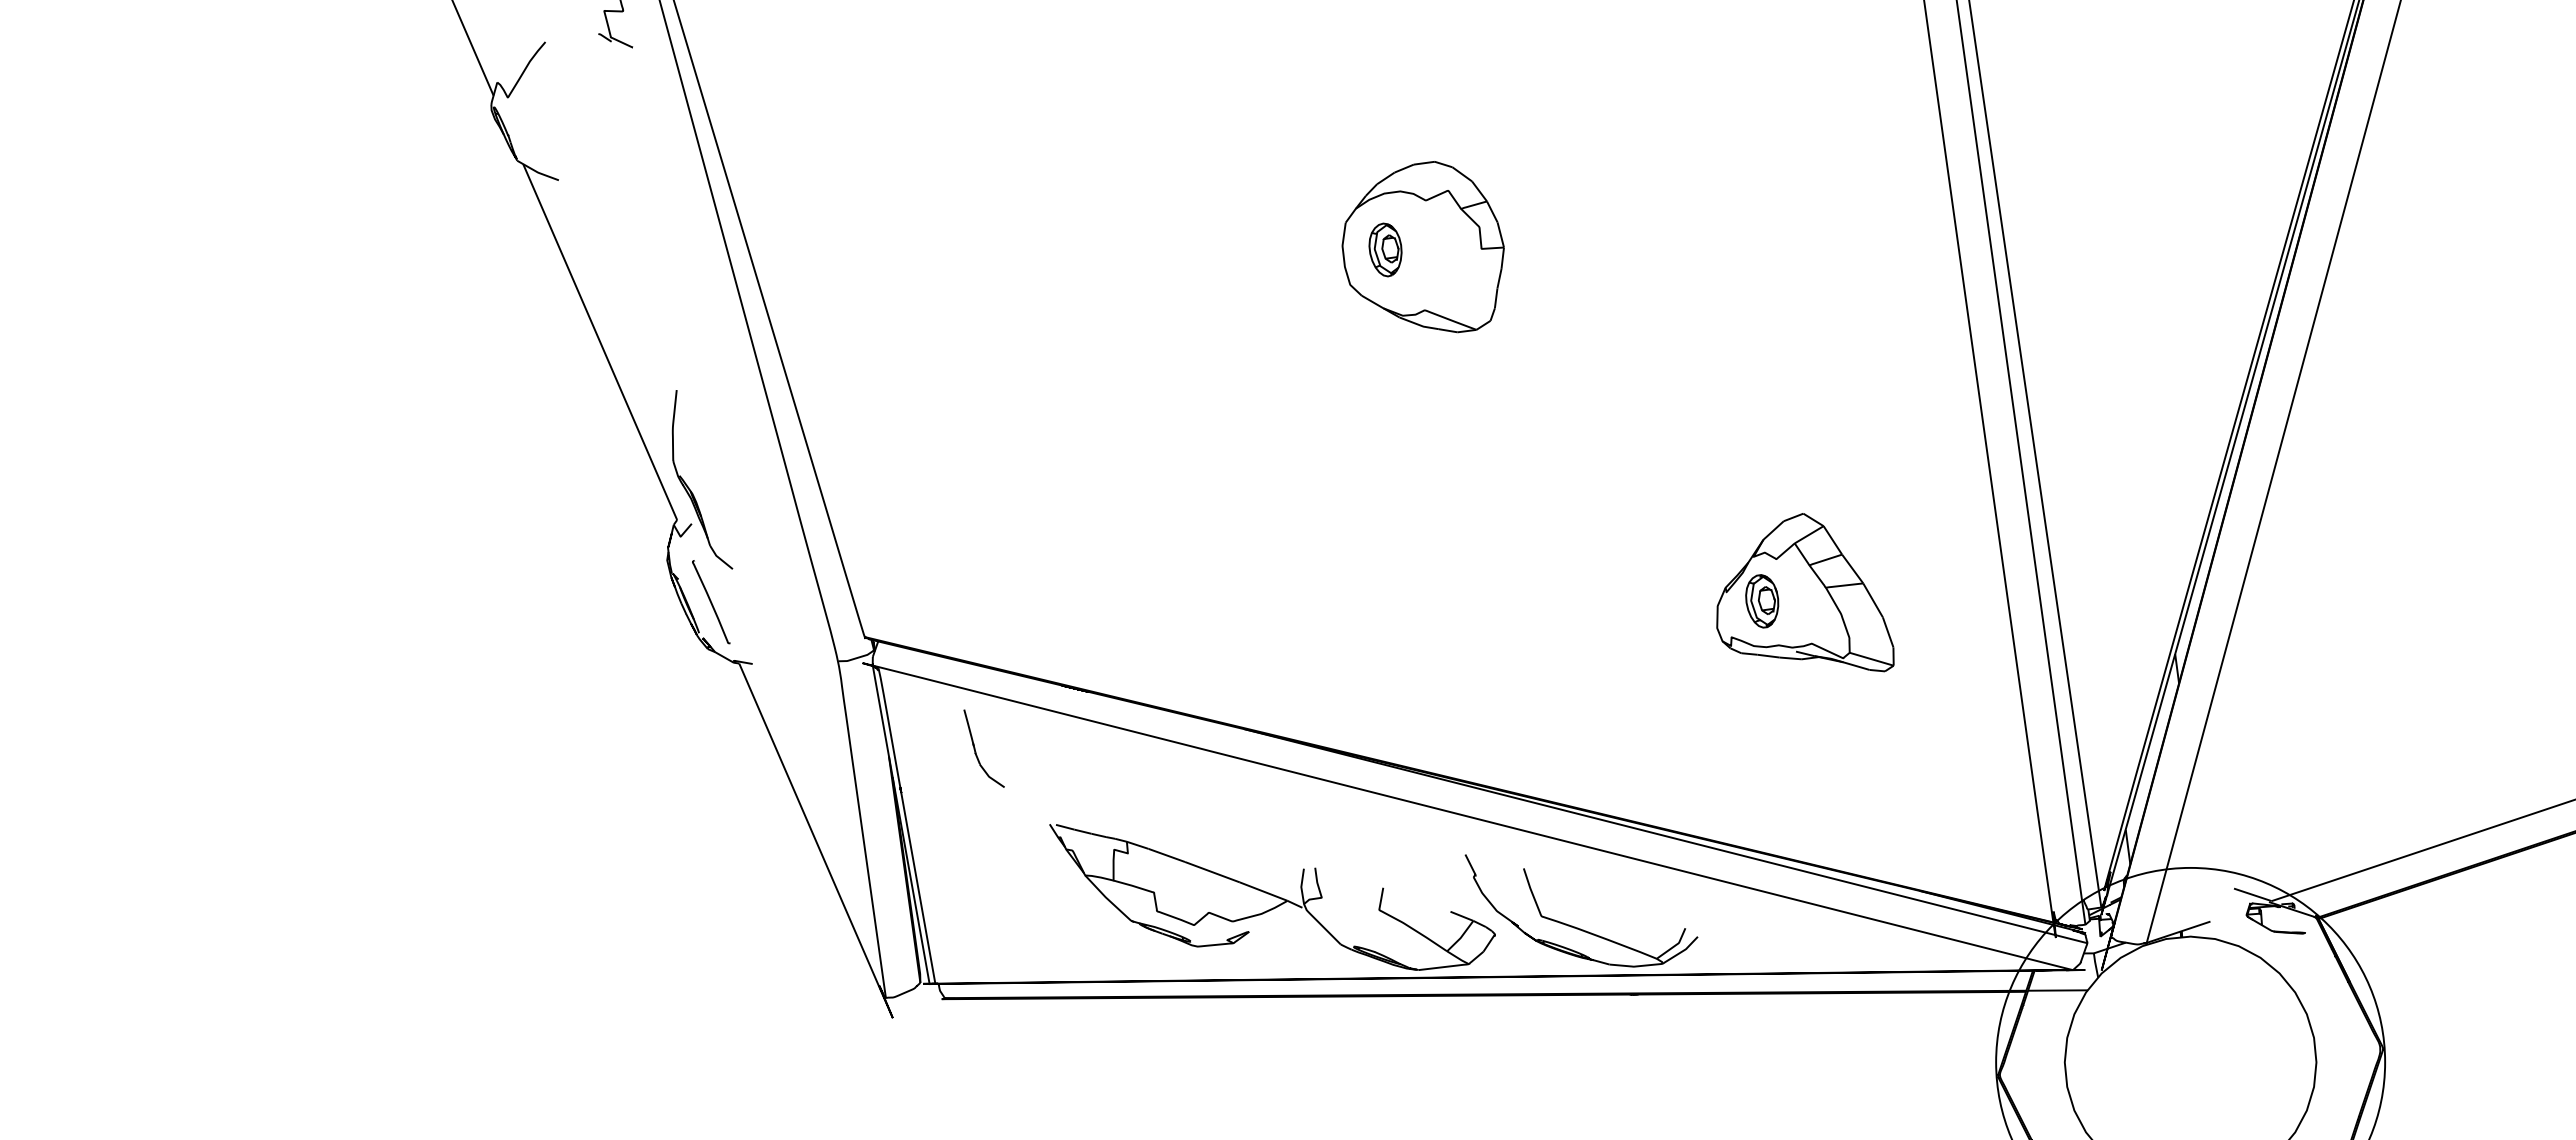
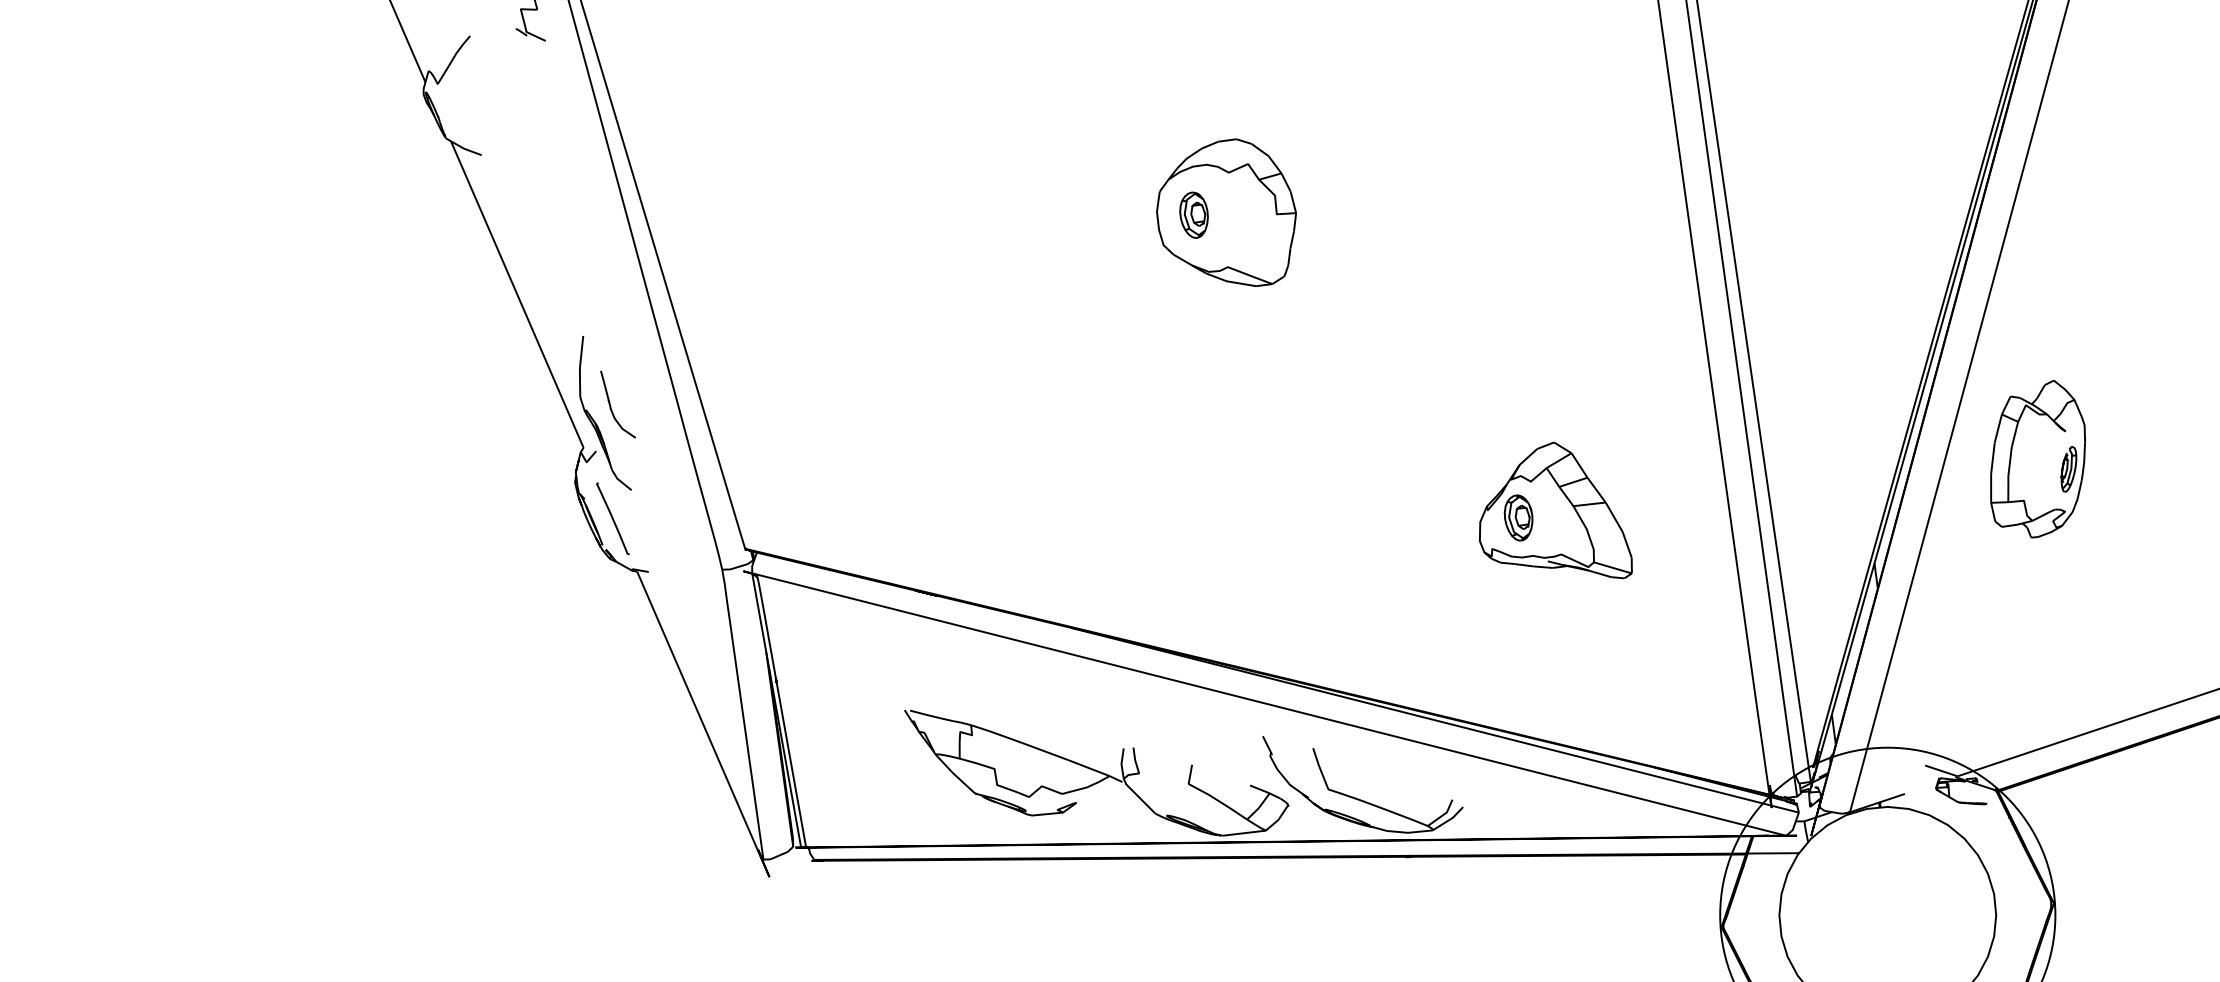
part: (2364, 532) -> (2037, 458), added
part: (976, 751) -> (611, 406), moved

